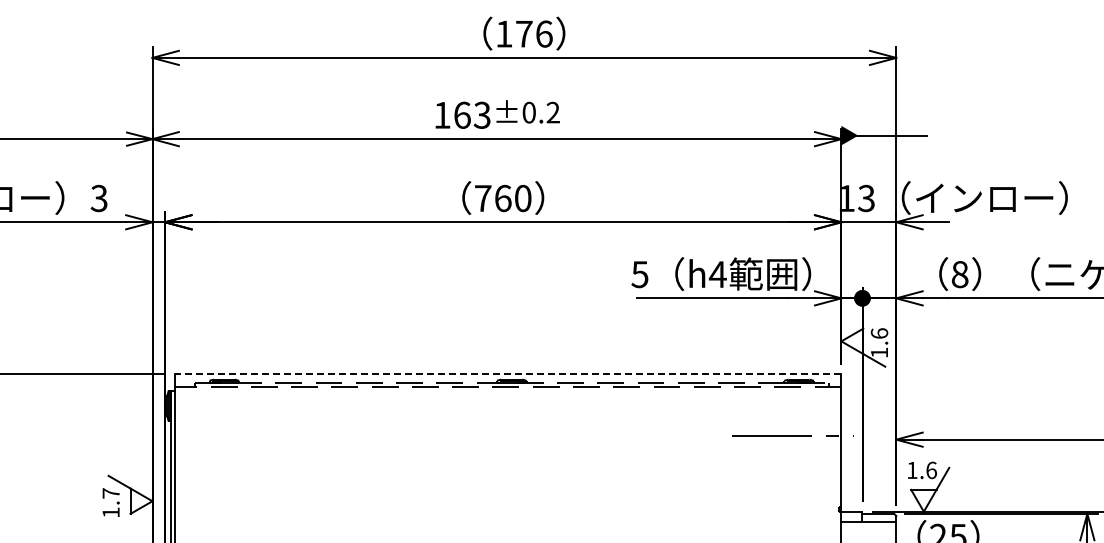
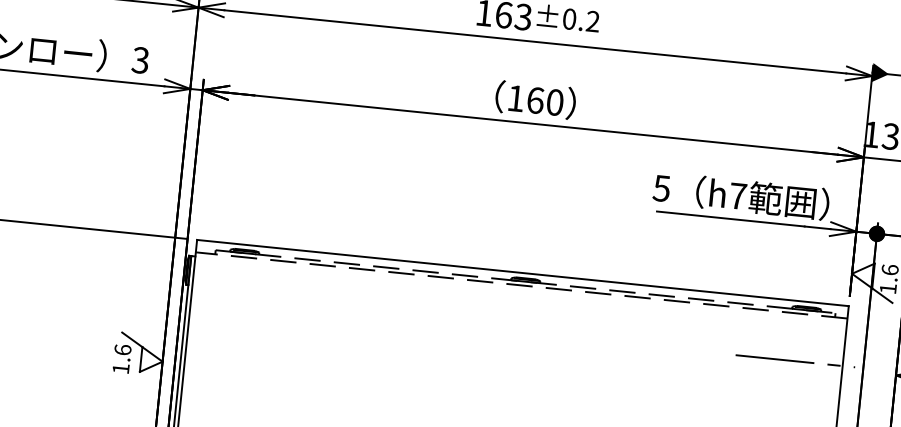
text: (483, 198) -> (516, 98), 760 -> 160
text: (717, 274) -> (737, 196), h4 -> h7
line: (507, 374) -> (522, 273), dashed -> solid
text: (110, 493) -> (122, 349), 1.7 -> 1.6

